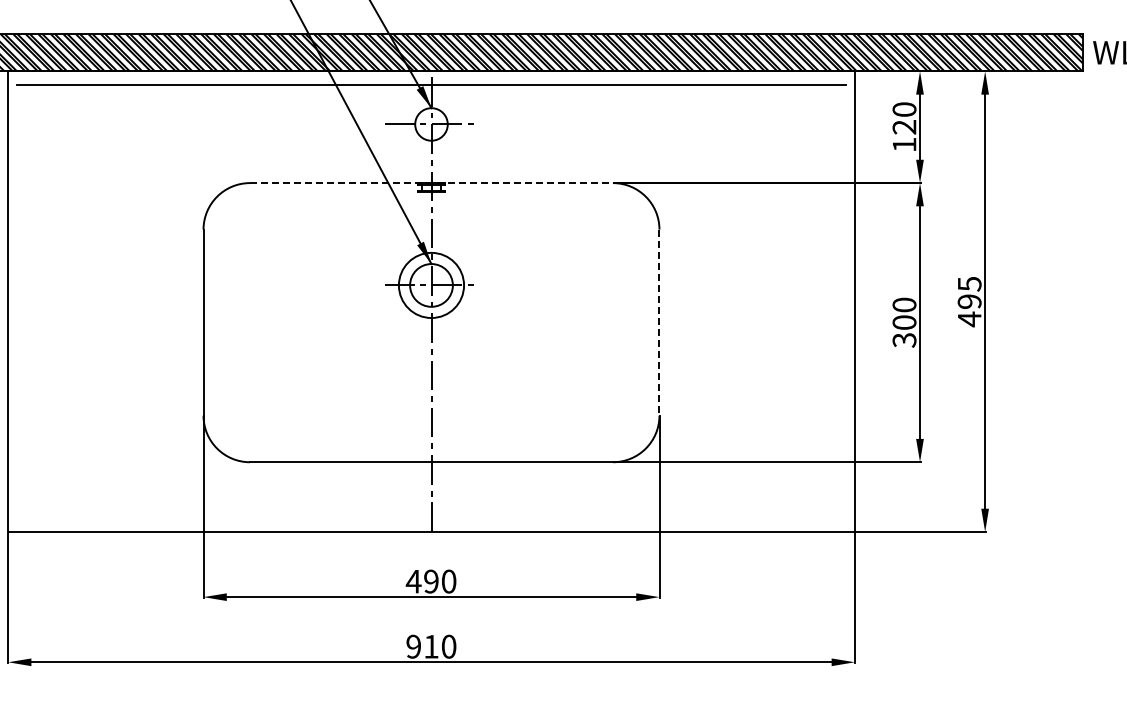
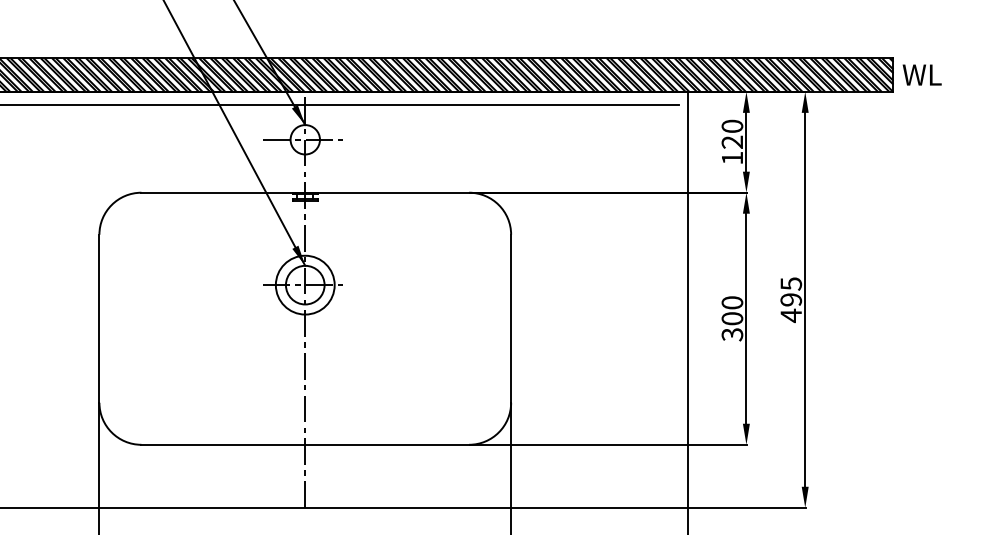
line: (432, 183) -> (306, 193), dashed -> solid
line: (659, 323) -> (511, 319), dashed -> solid

